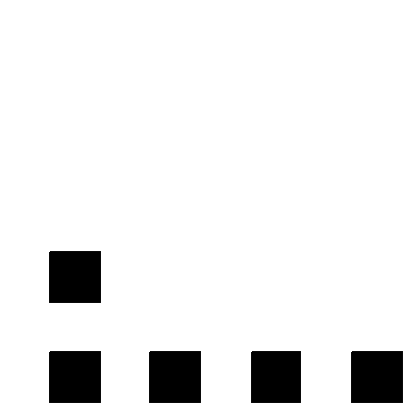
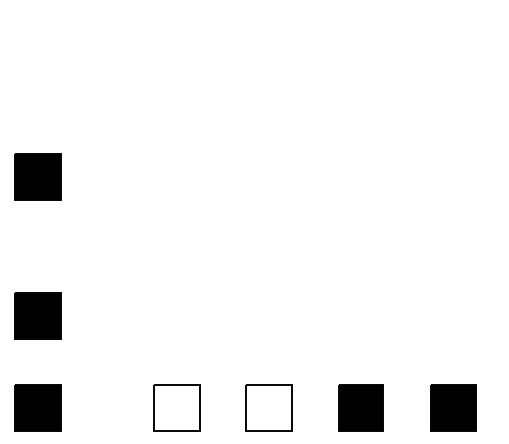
part: (74, 275) -> (176, 315), removed
fill: (74, 376) -> (176, 407), removed
fill: (174, 376) -> (268, 407), removed

